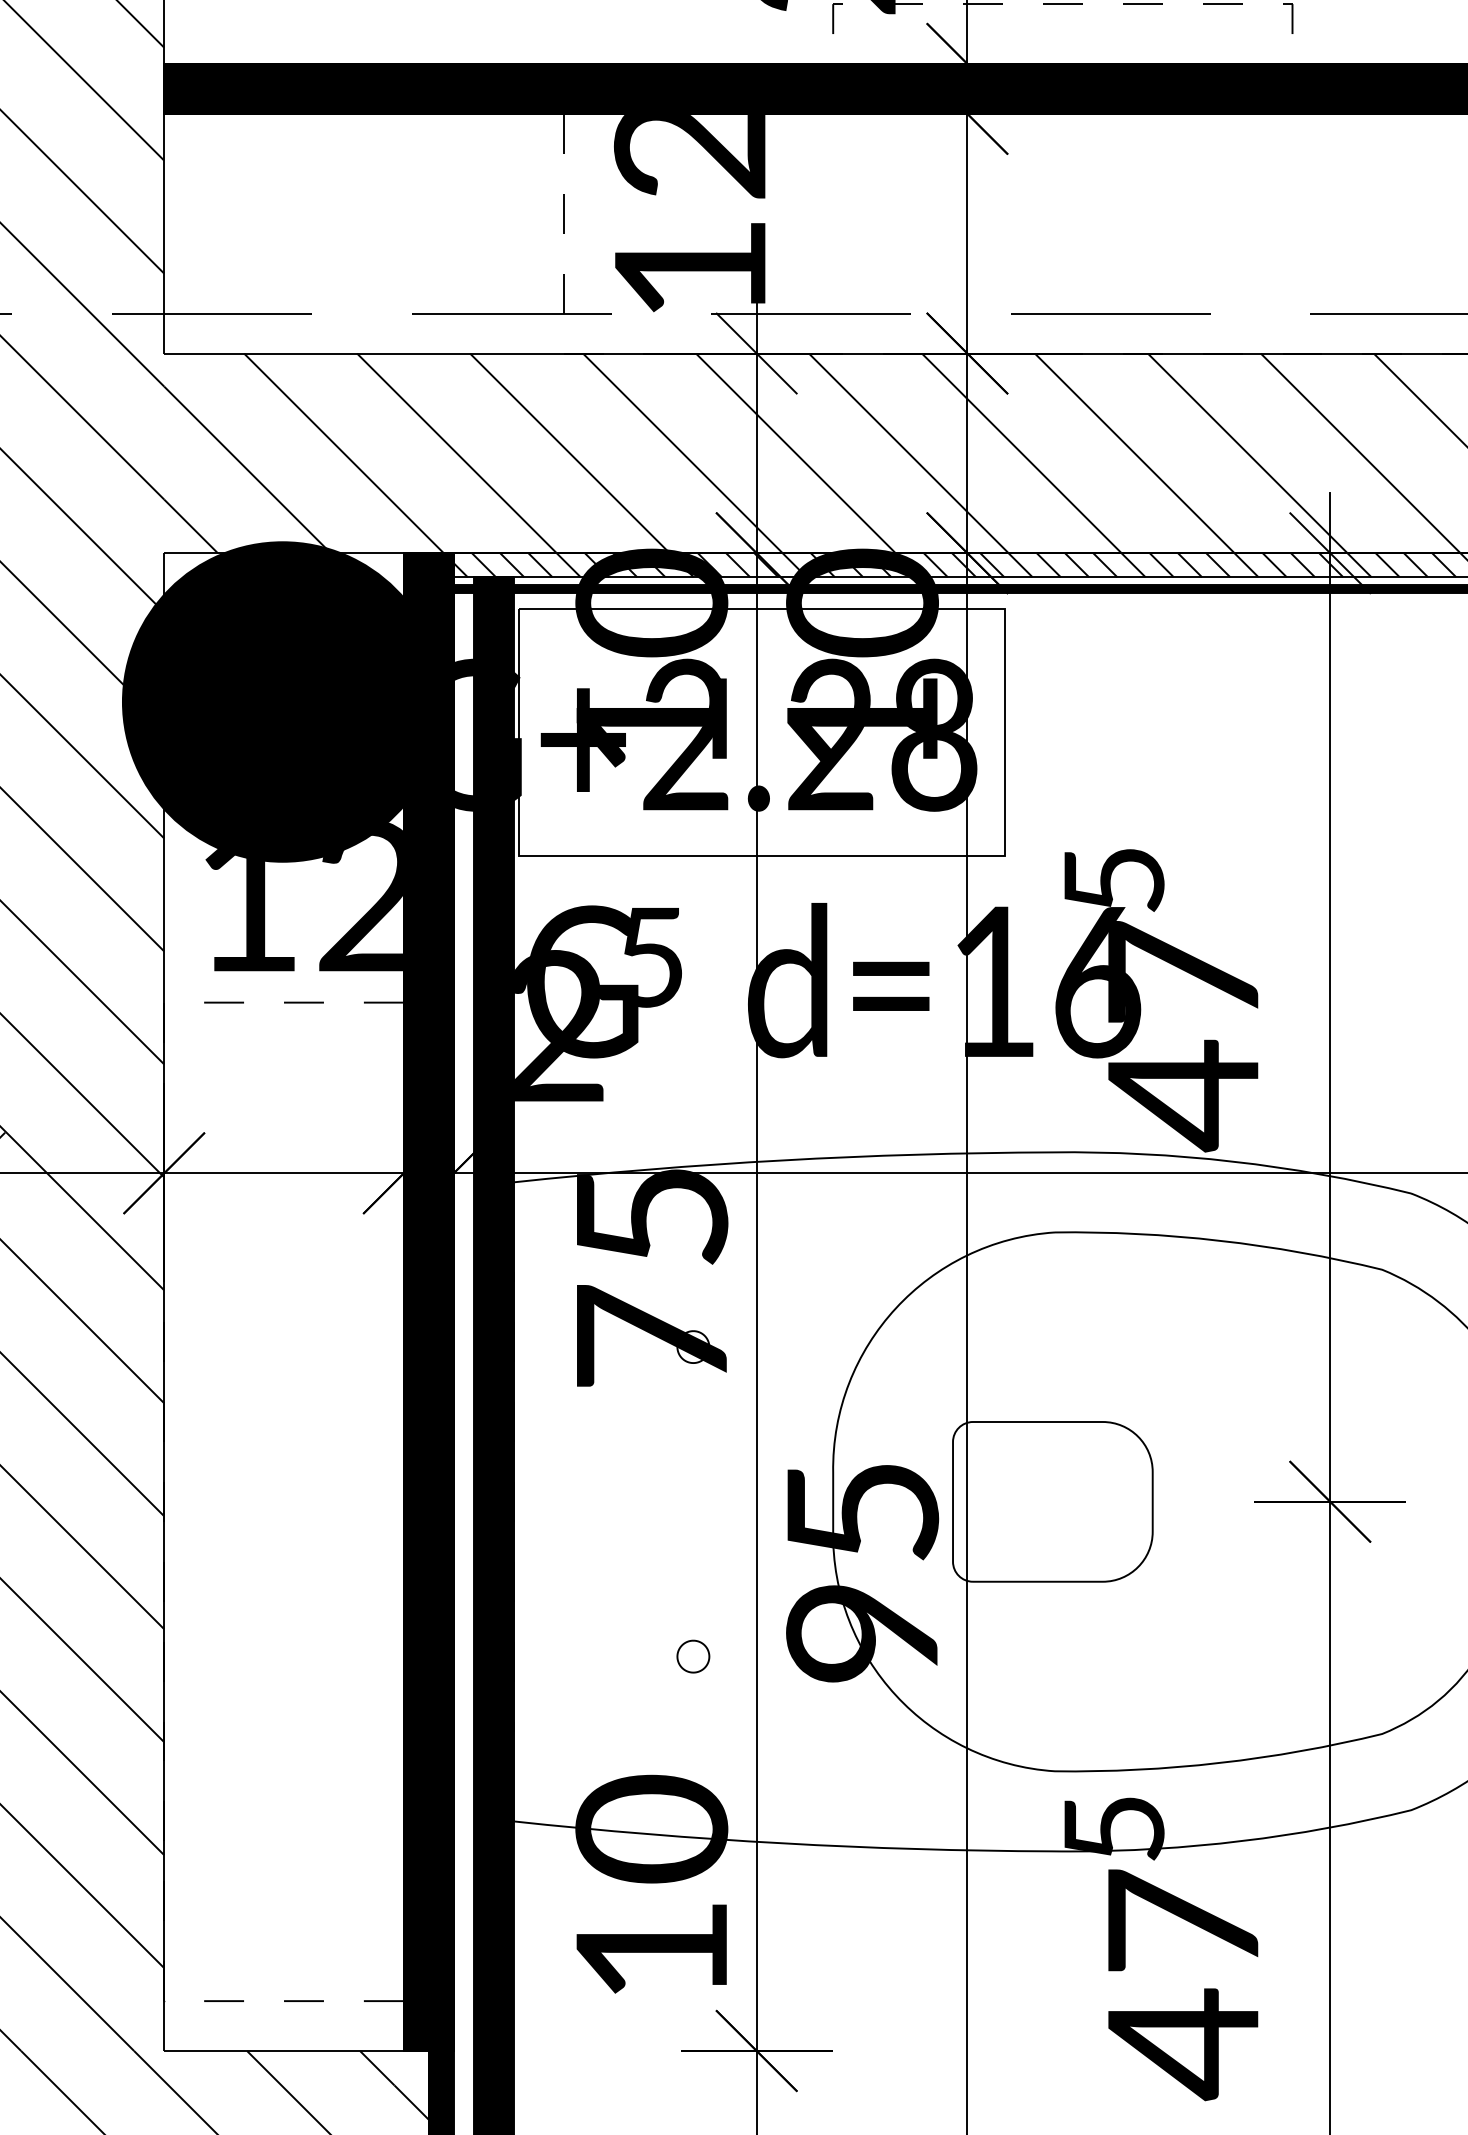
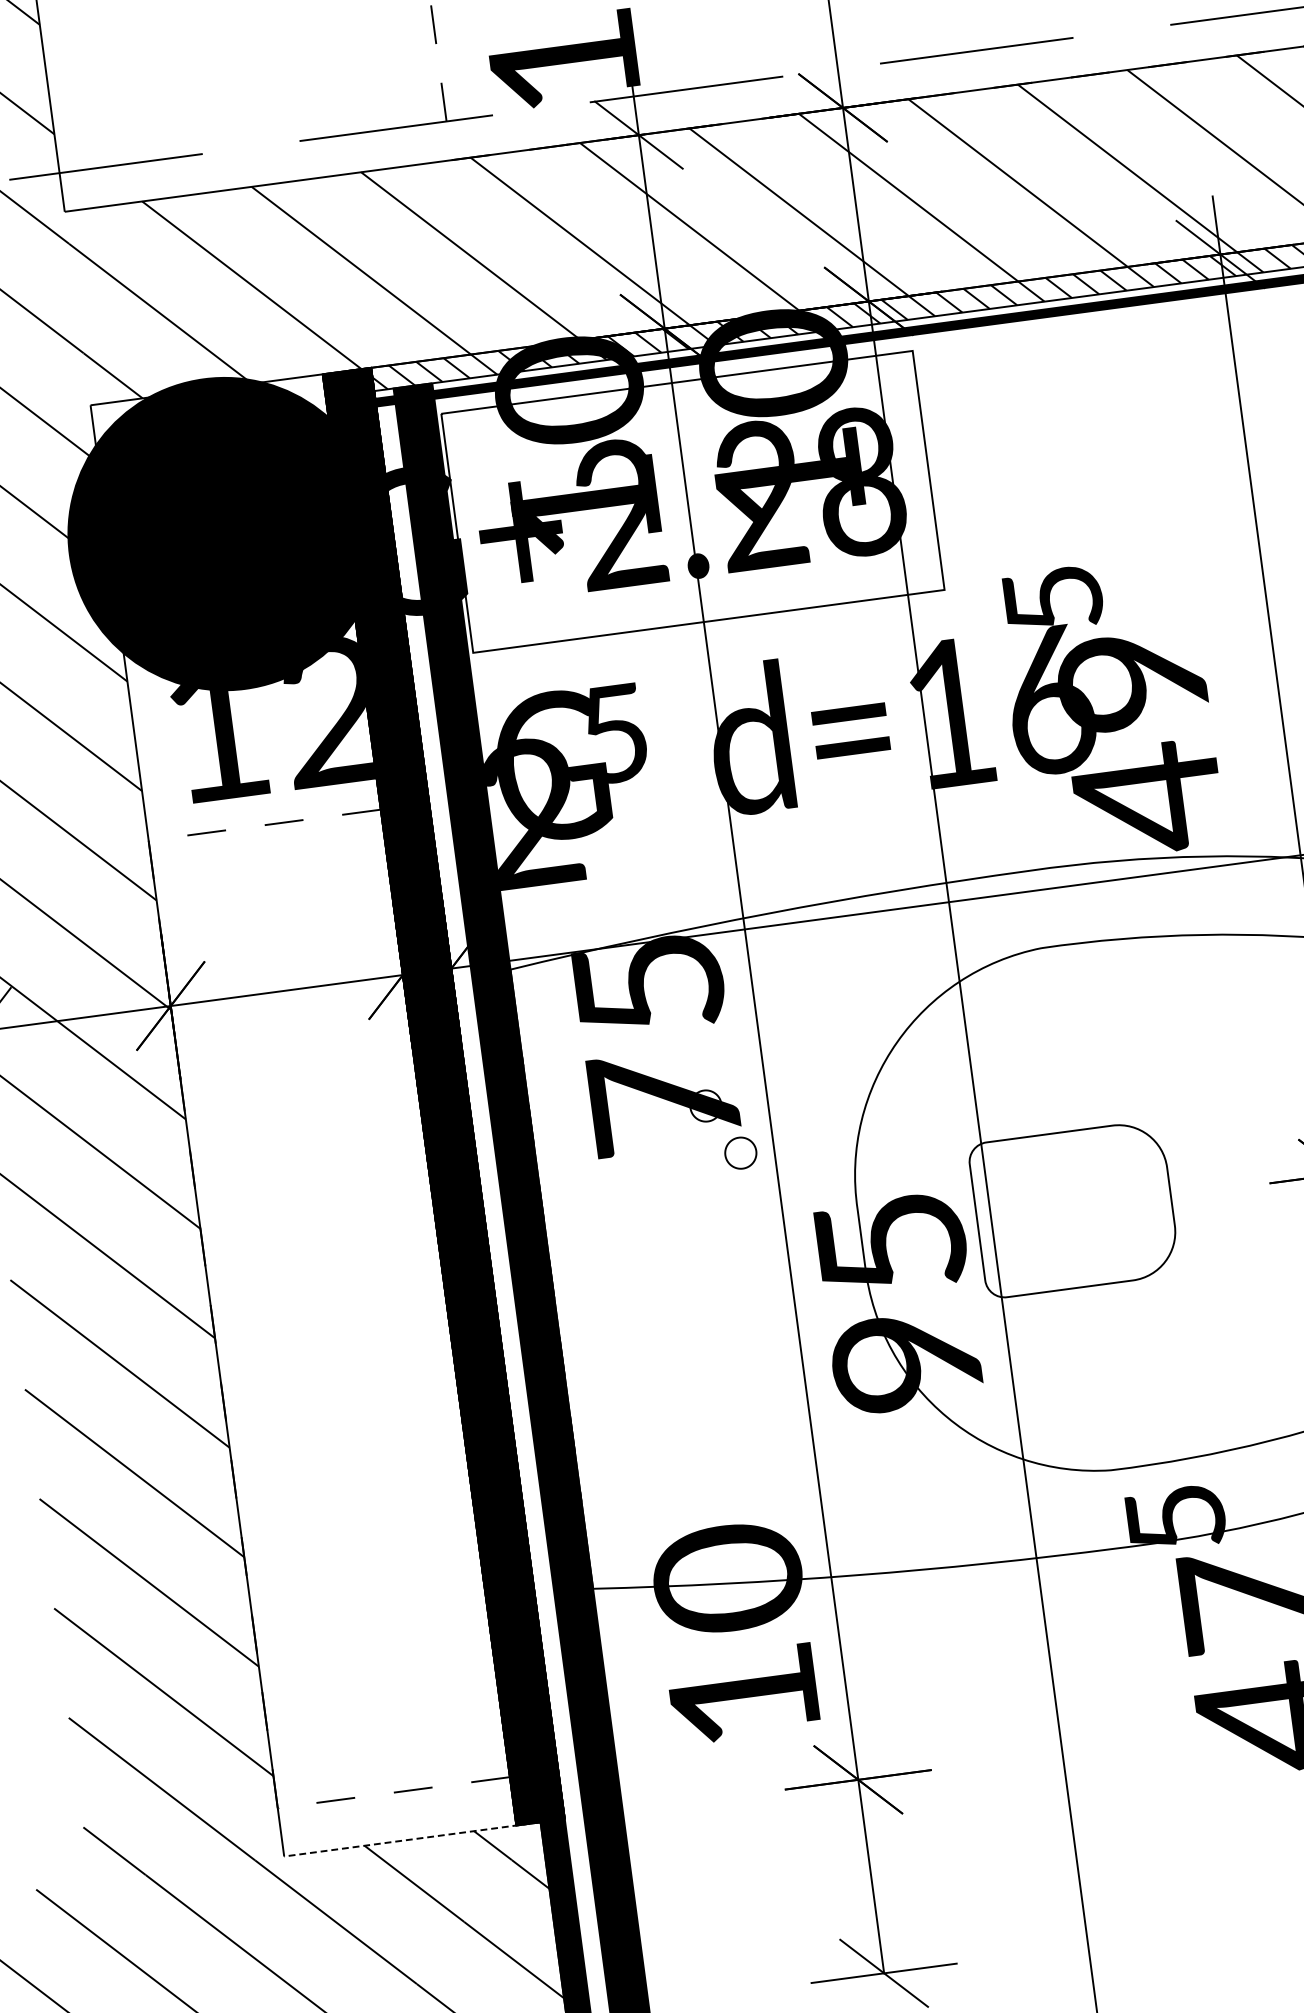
text: (1182, 971) -> (1131, 678), 47 -> 49
part: (693, 1656) -> (740, 1153), moved
line: (296, 2051) -> (412, 1839), solid -> dashed

